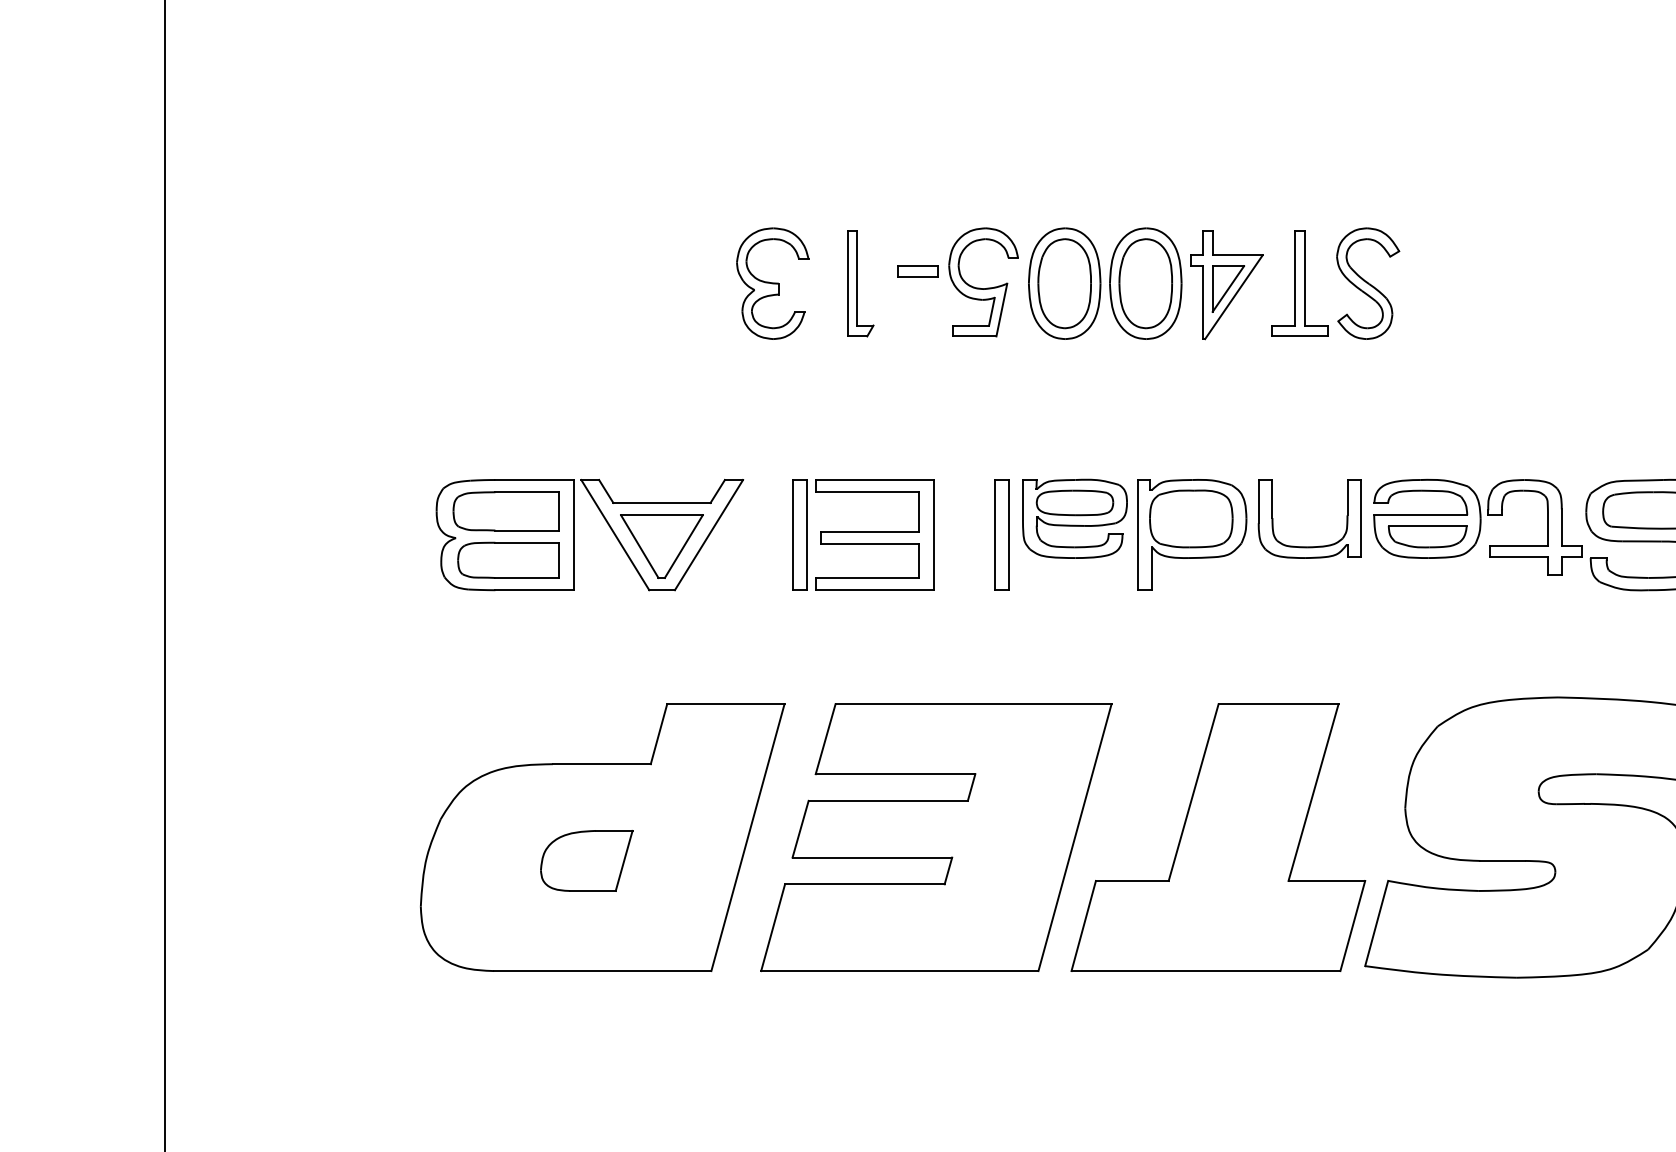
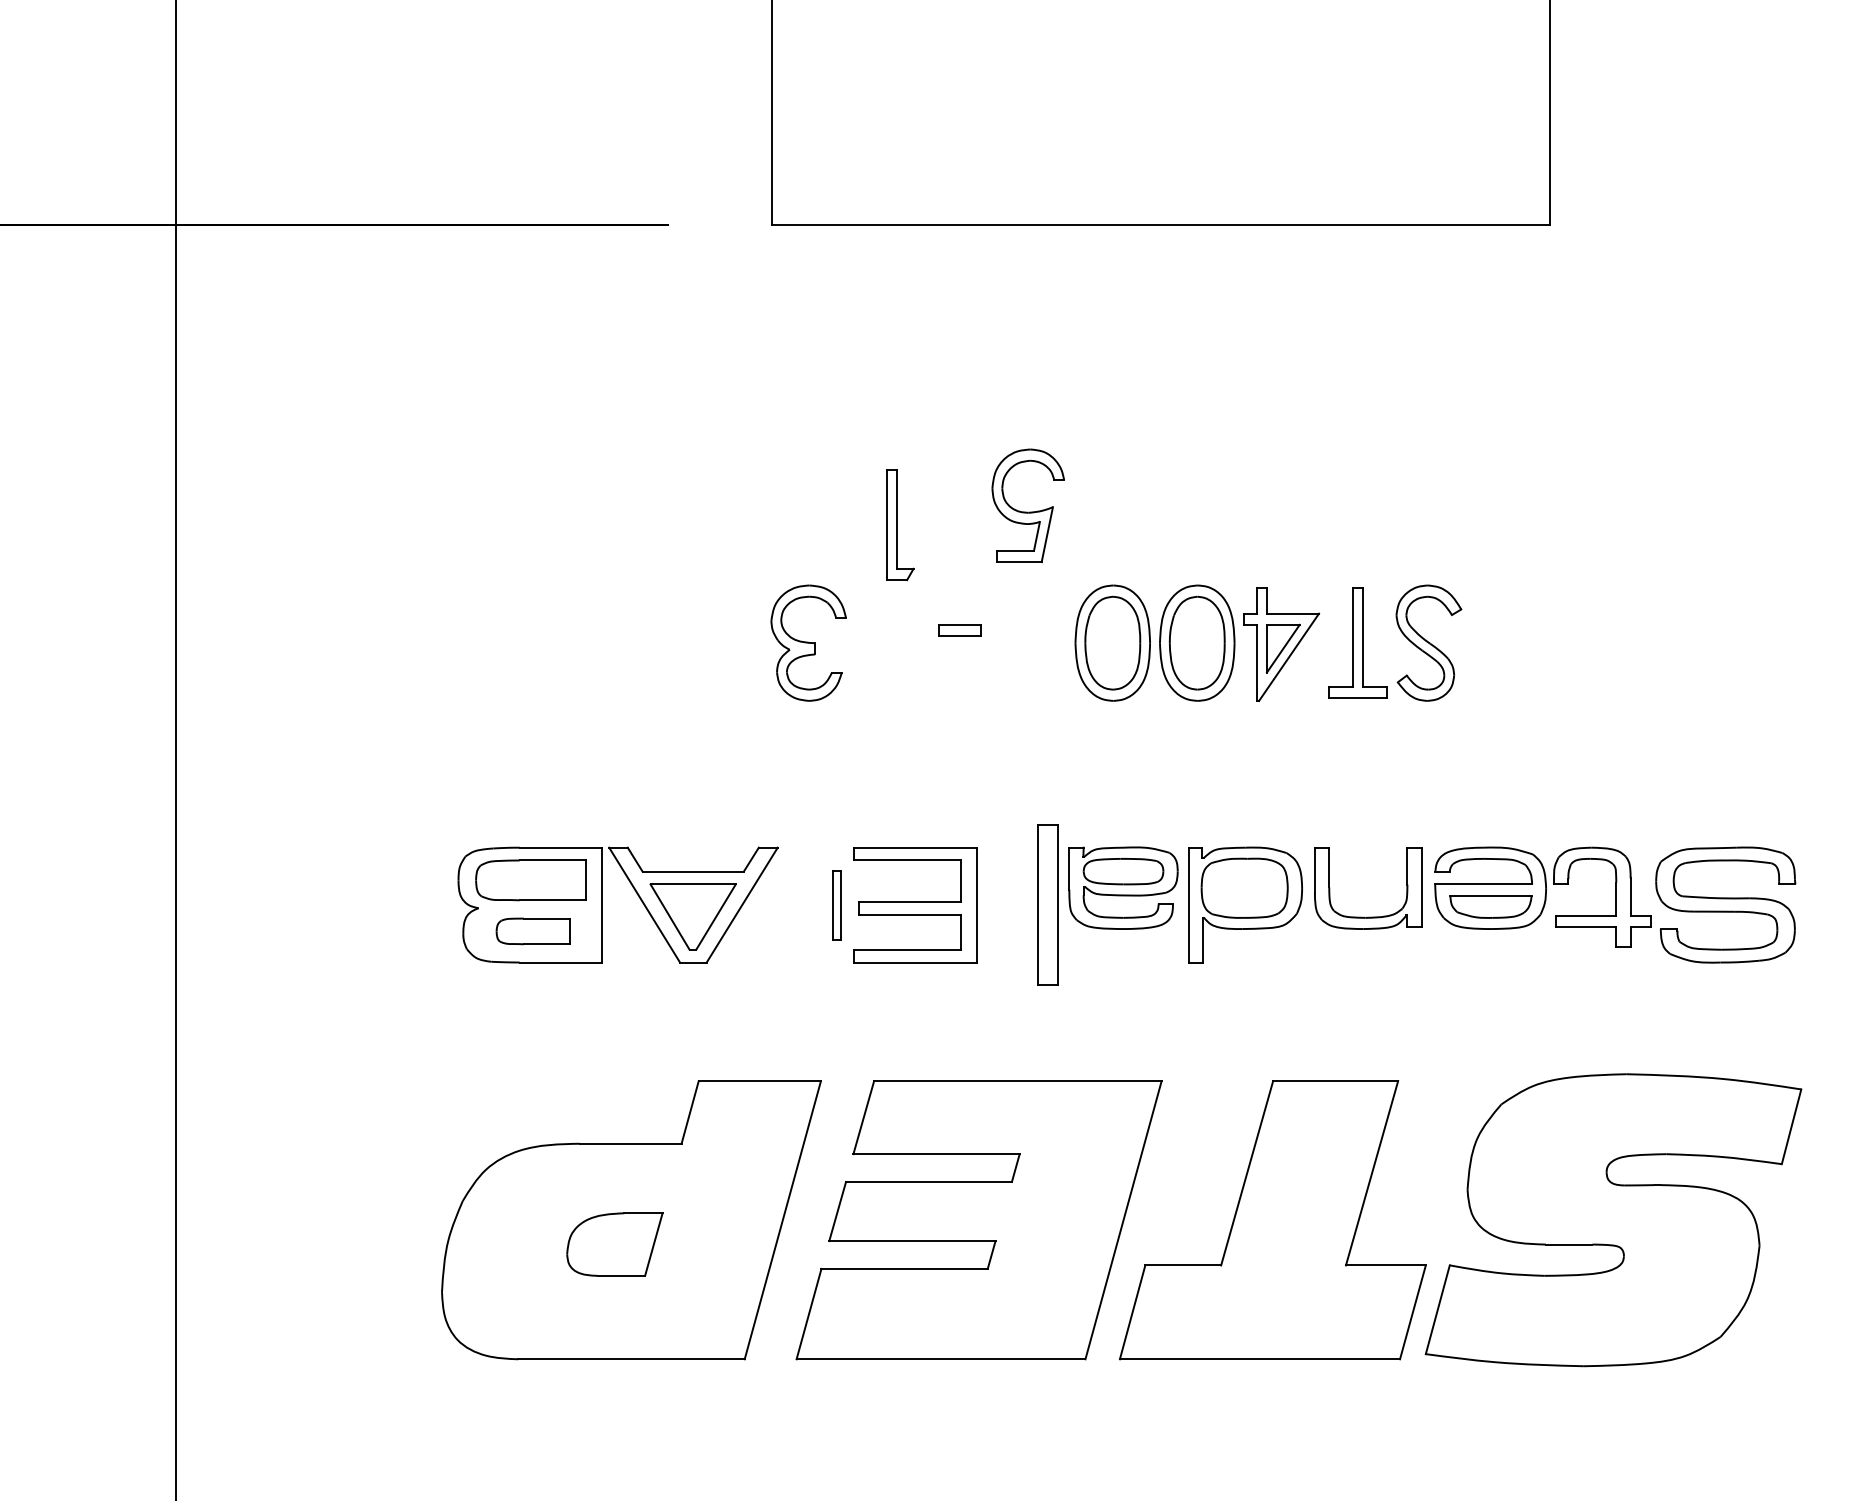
part: (982, 282) -> (1027, 505), moved
part: (860, 283) -> (900, 525), moved
part: (799, 535) -> (836, 905), size x0.6
part: (1002, 535) -> (1047, 905), size x1.4
part: (508, 560) -> (533, 931), size x0.7

